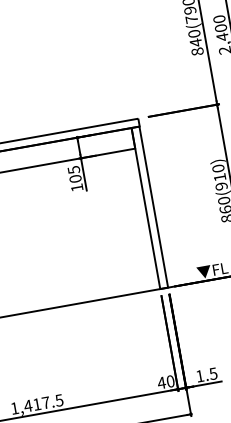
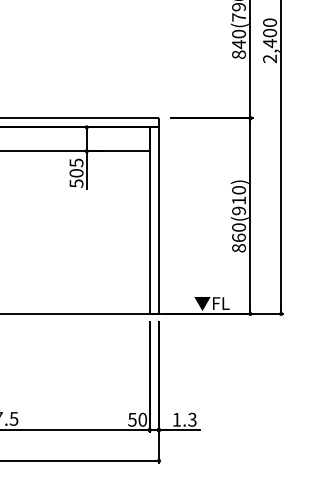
text: (77, 187) -> (76, 183), 105 -> 505
text: (213, 373) -> (192, 419), 1.5 -> 1.3
text: (161, 382) -> (132, 419), 40 -> 50

